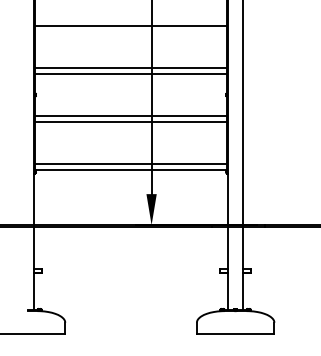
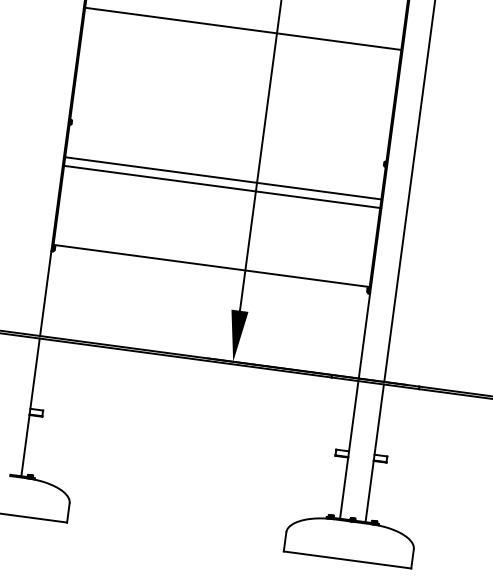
line: (131, 68) -> (234, 99), removed
line: (131, 73) -> (233, 107), removed
line: (131, 164) -> (213, 257), removed

